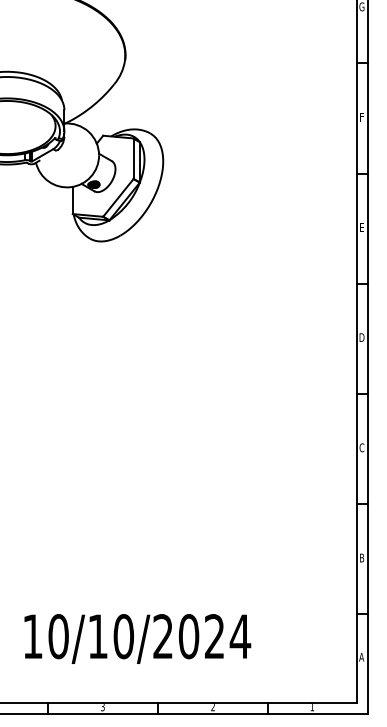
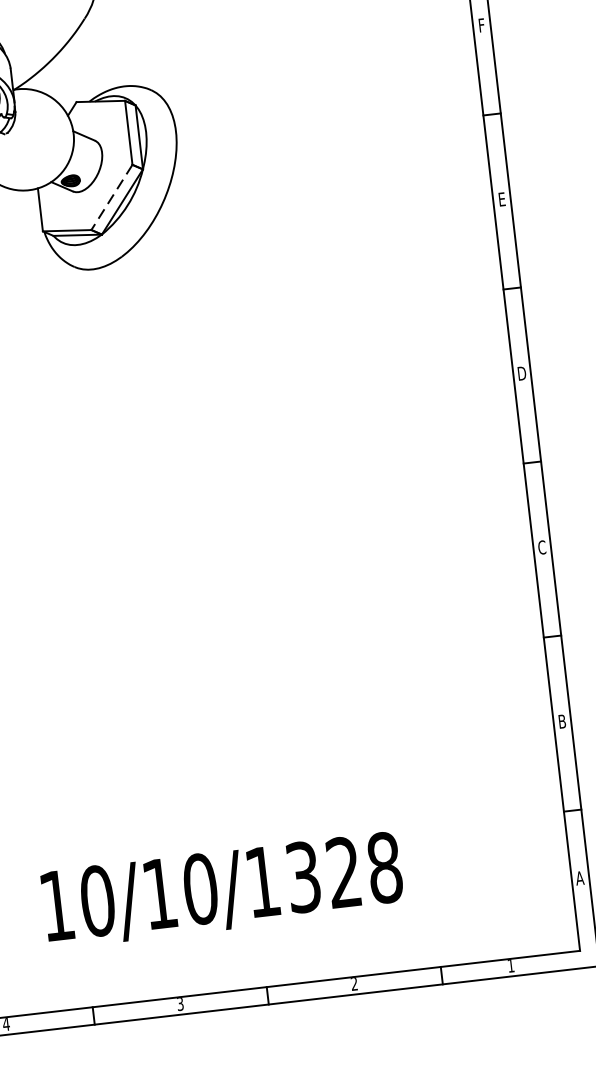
line: (118, 198) -> (112, 198), solid -> dashed
text: (202, 636) -> (324, 874), 10/10/2024 -> 10/10/1328

